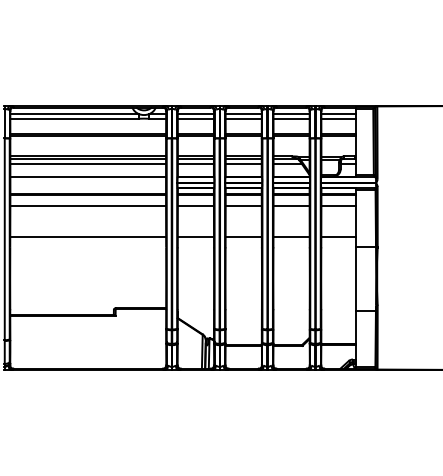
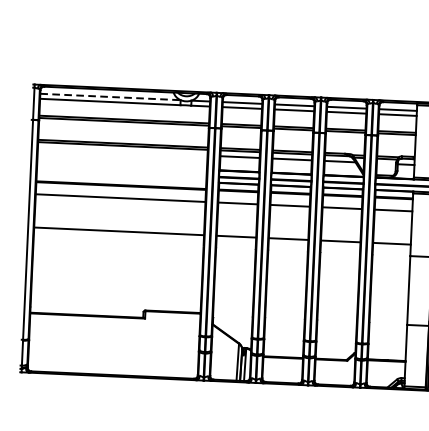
line: (75, 114) -> (111, 97), solid -> dashed
line: (88, 163) -> (123, 151), removed
line: (88, 176) -> (122, 165), removed

